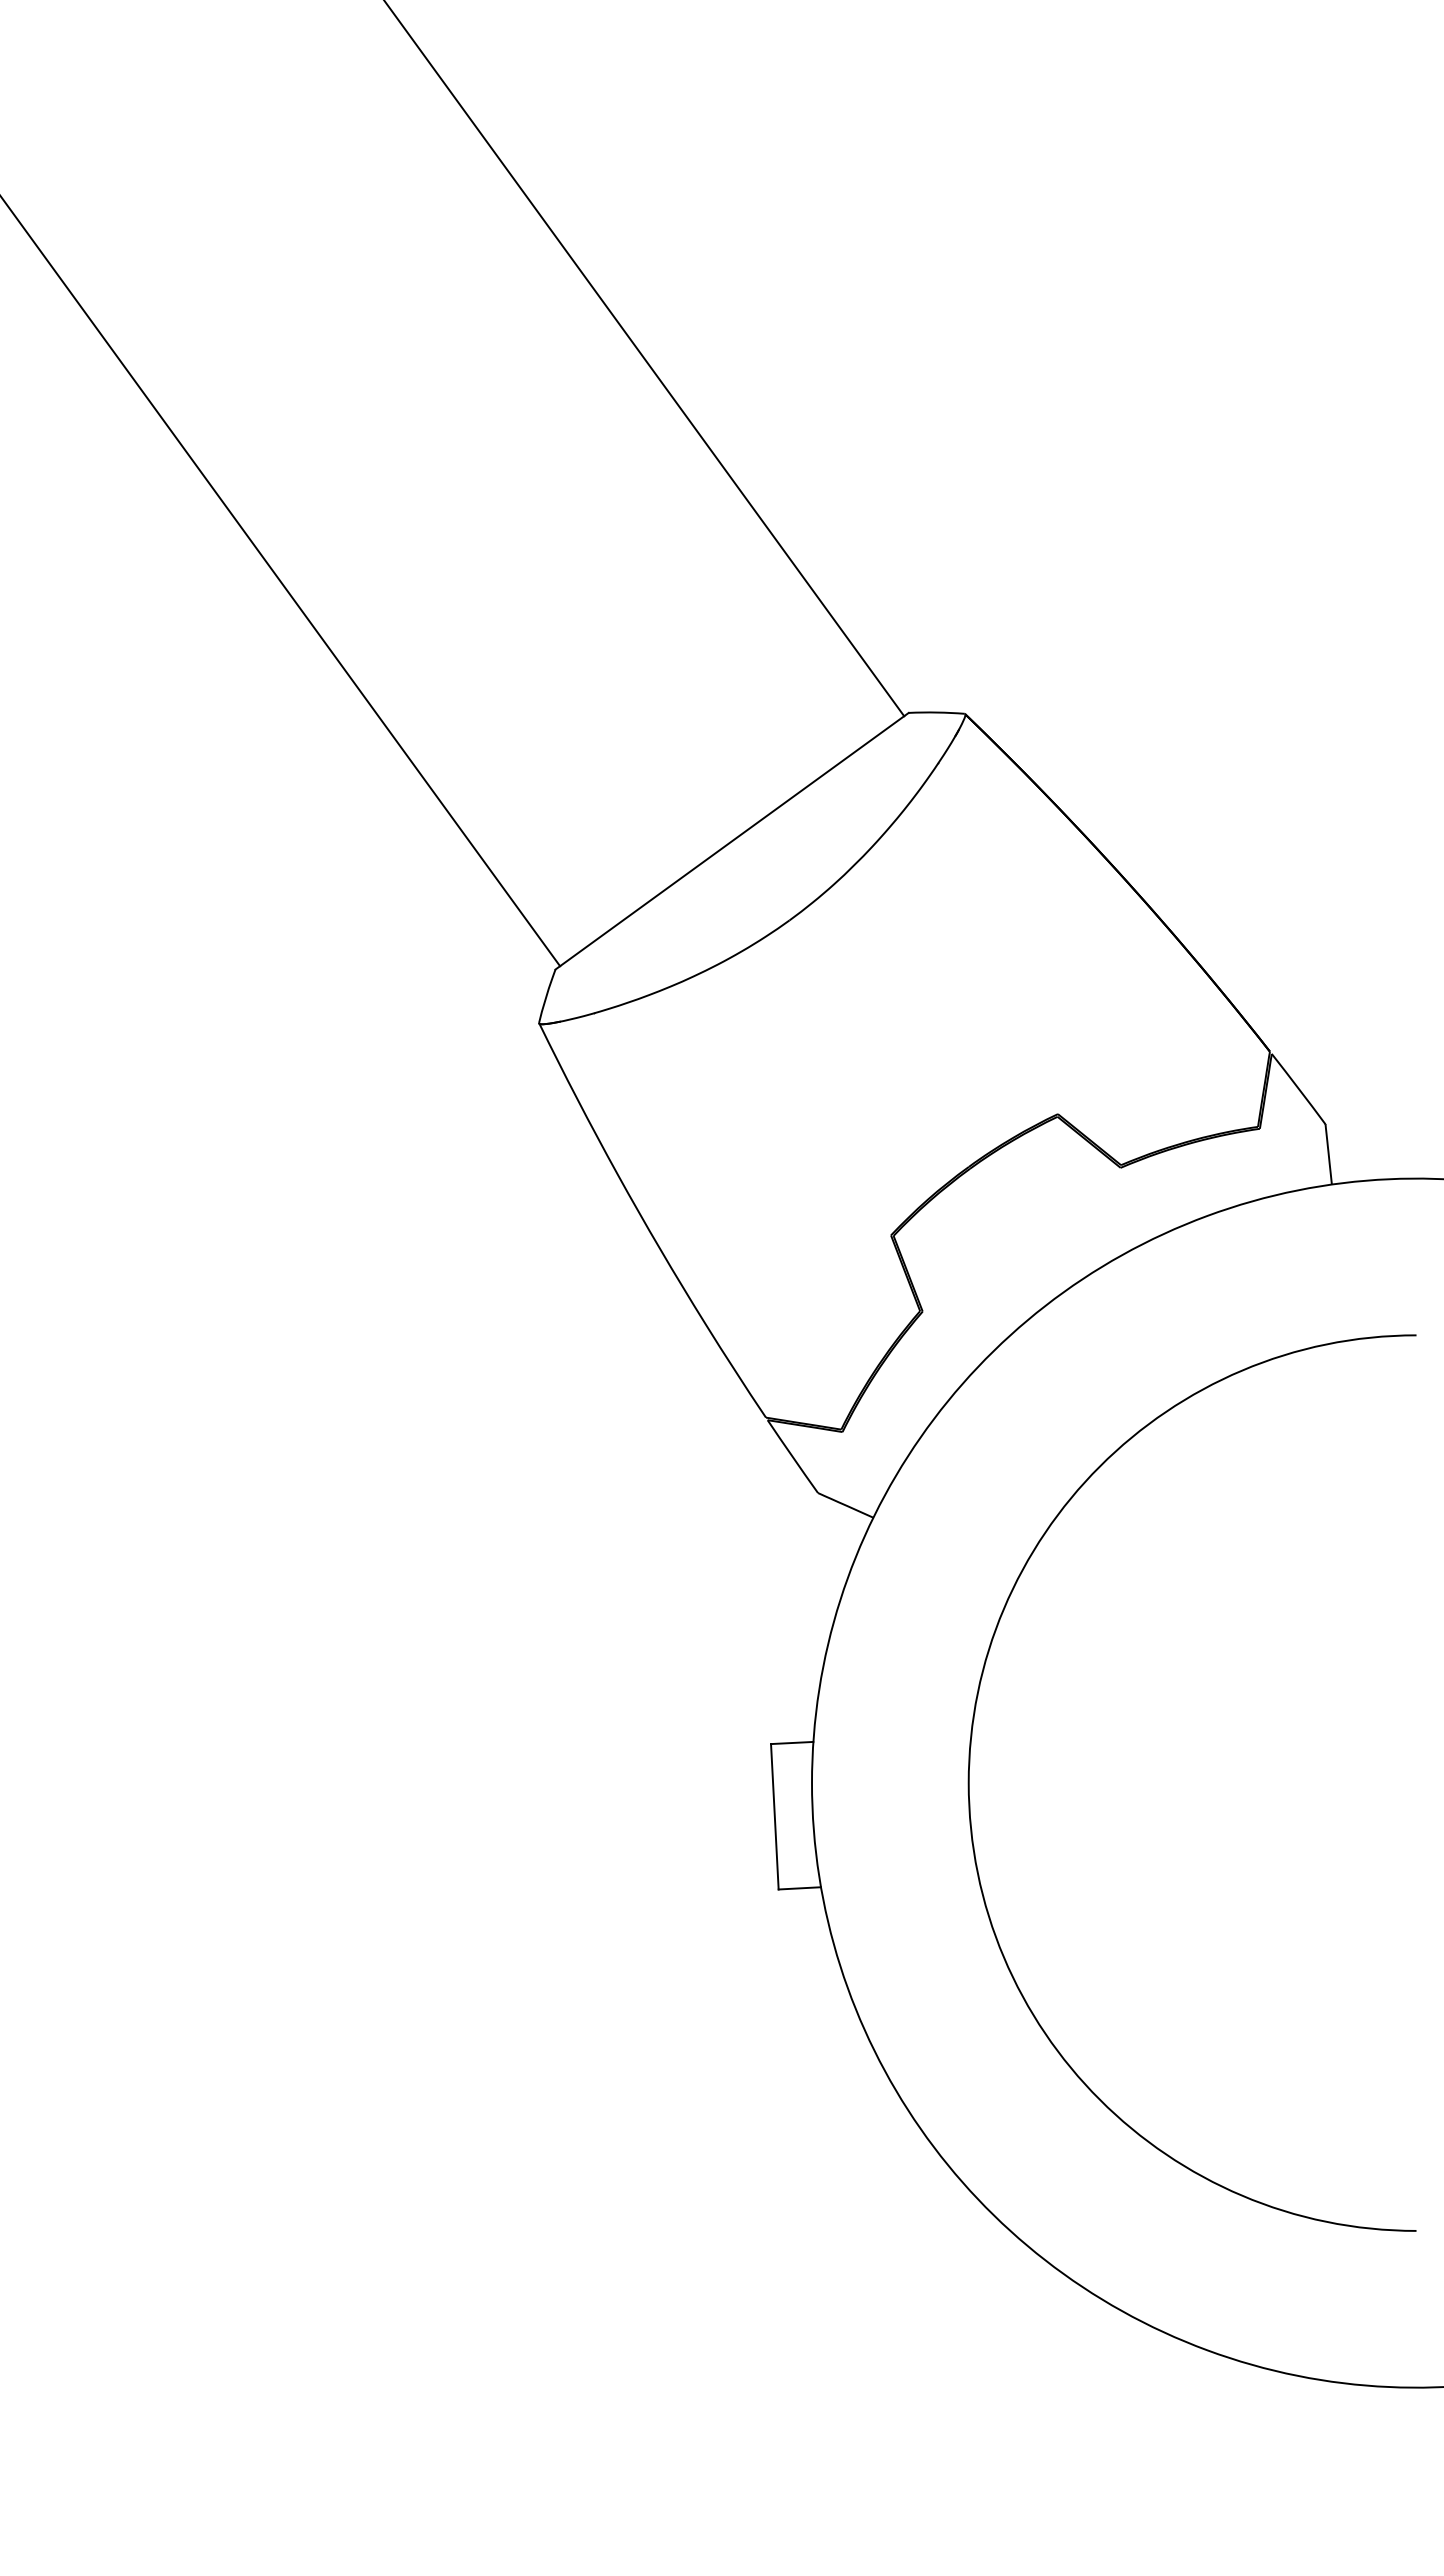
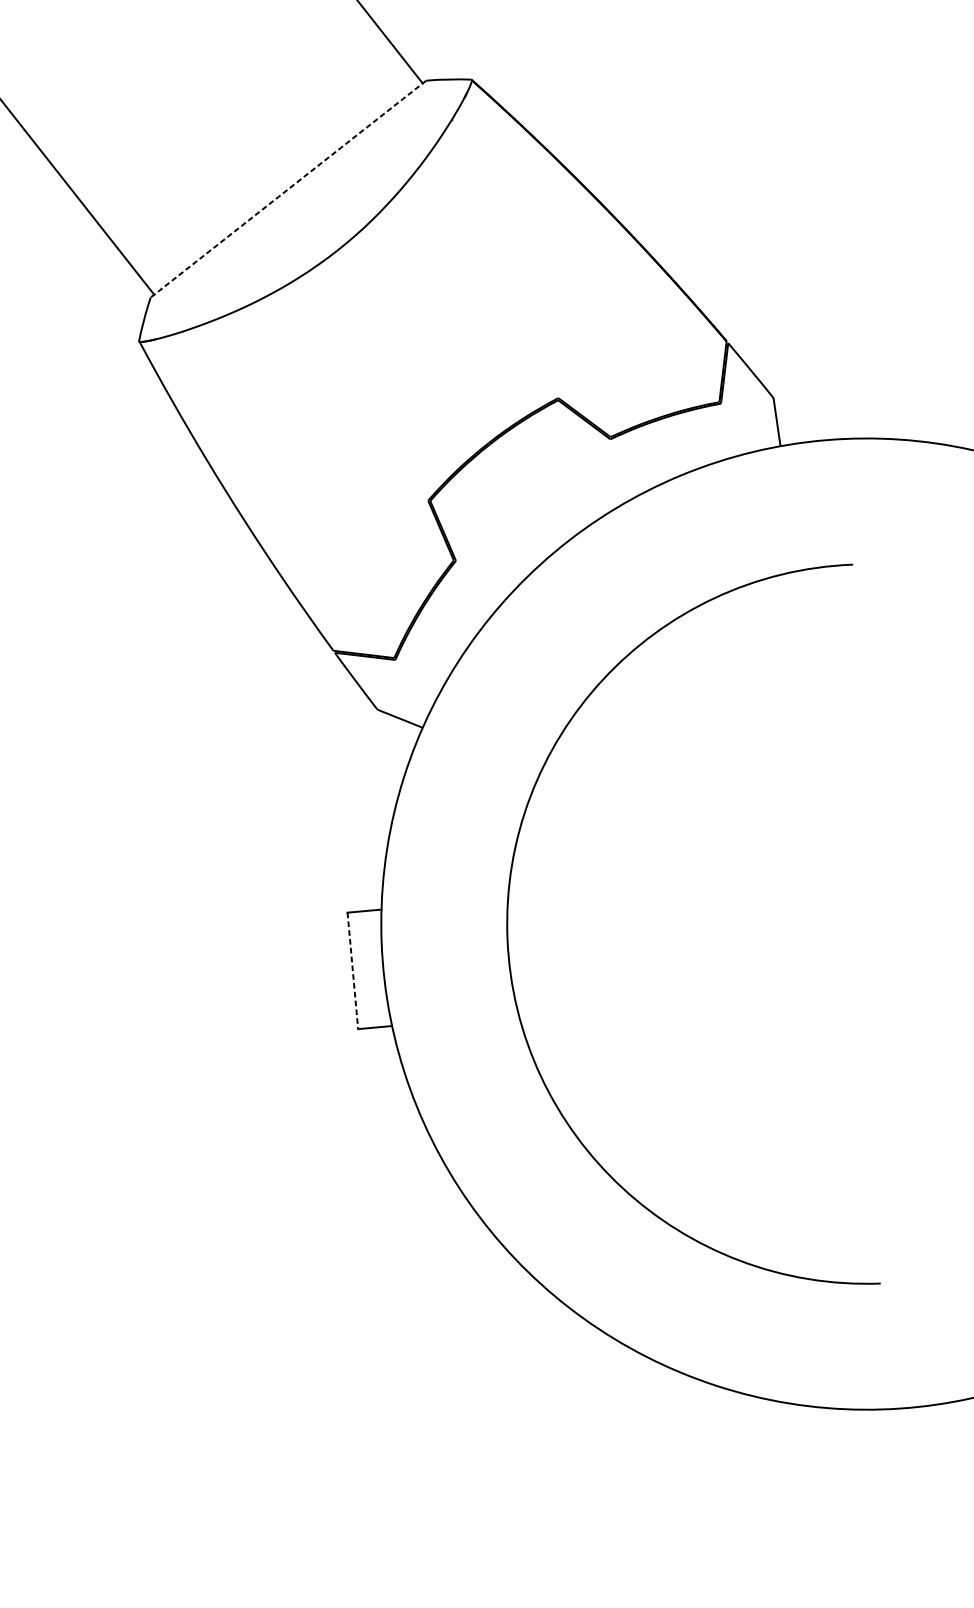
line: (731, 841) -> (288, 189), solid -> dashed
line: (774, 1816) -> (352, 970), solid -> dashed

